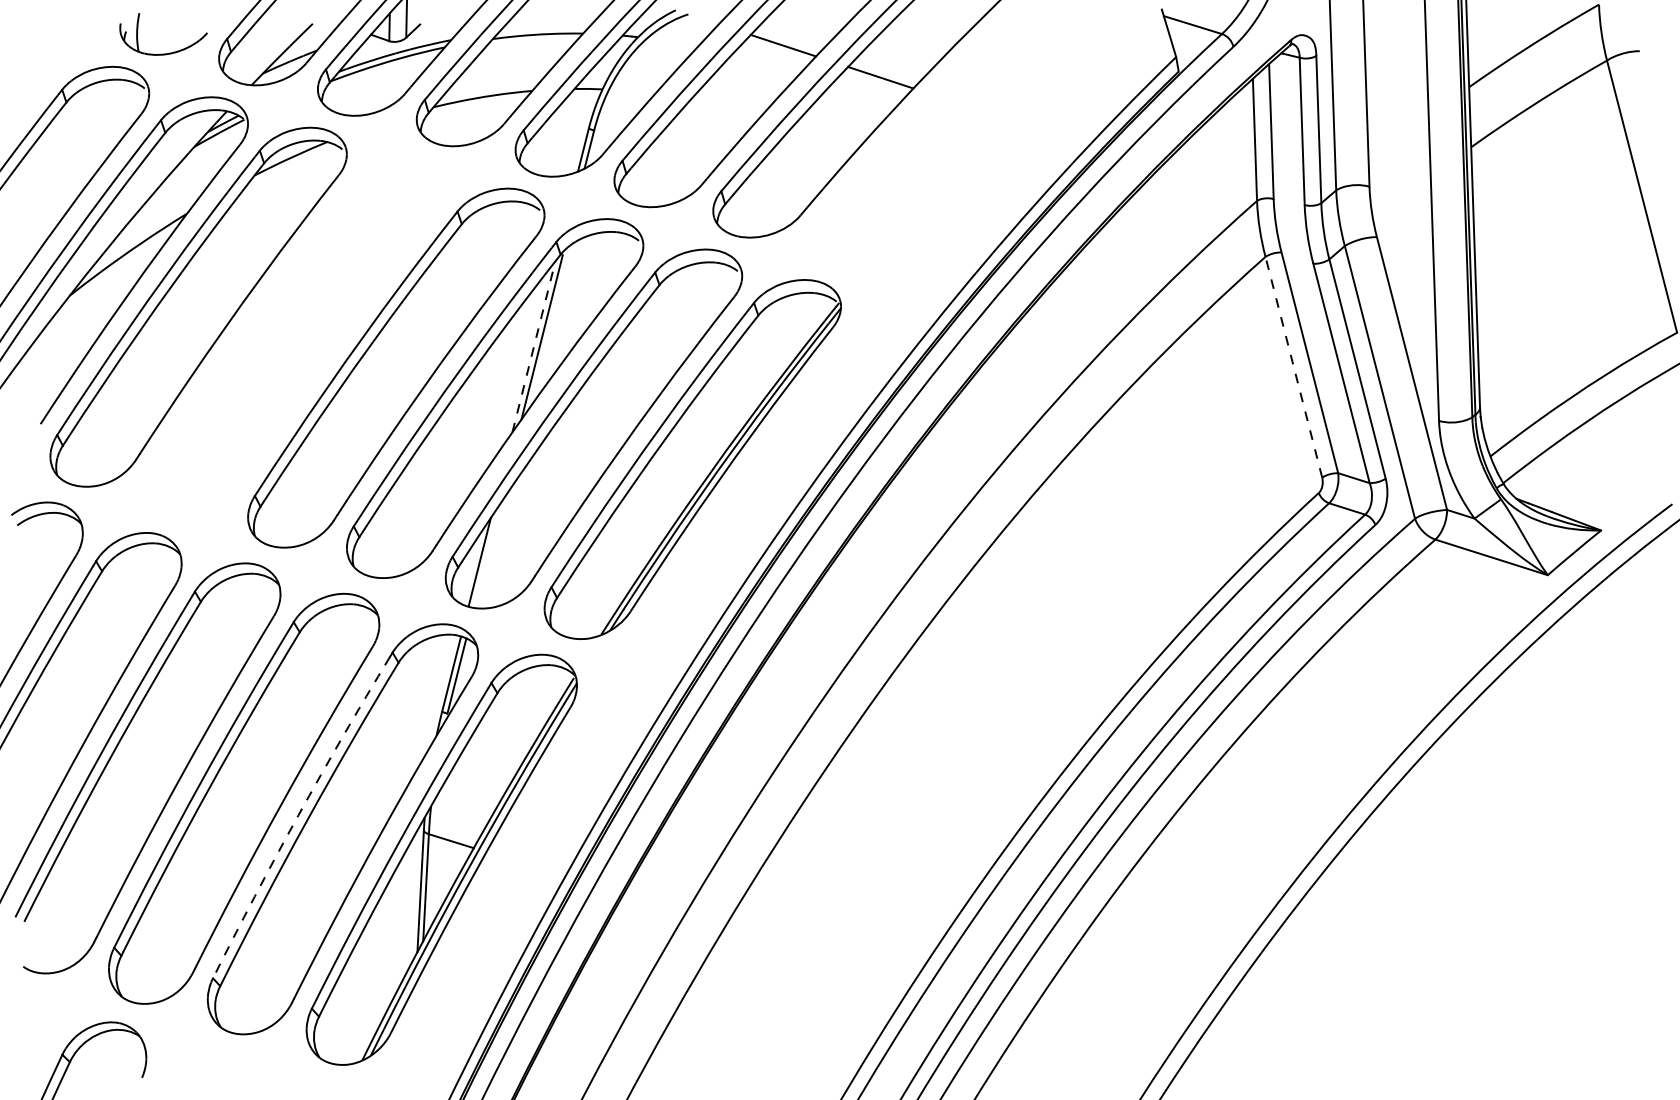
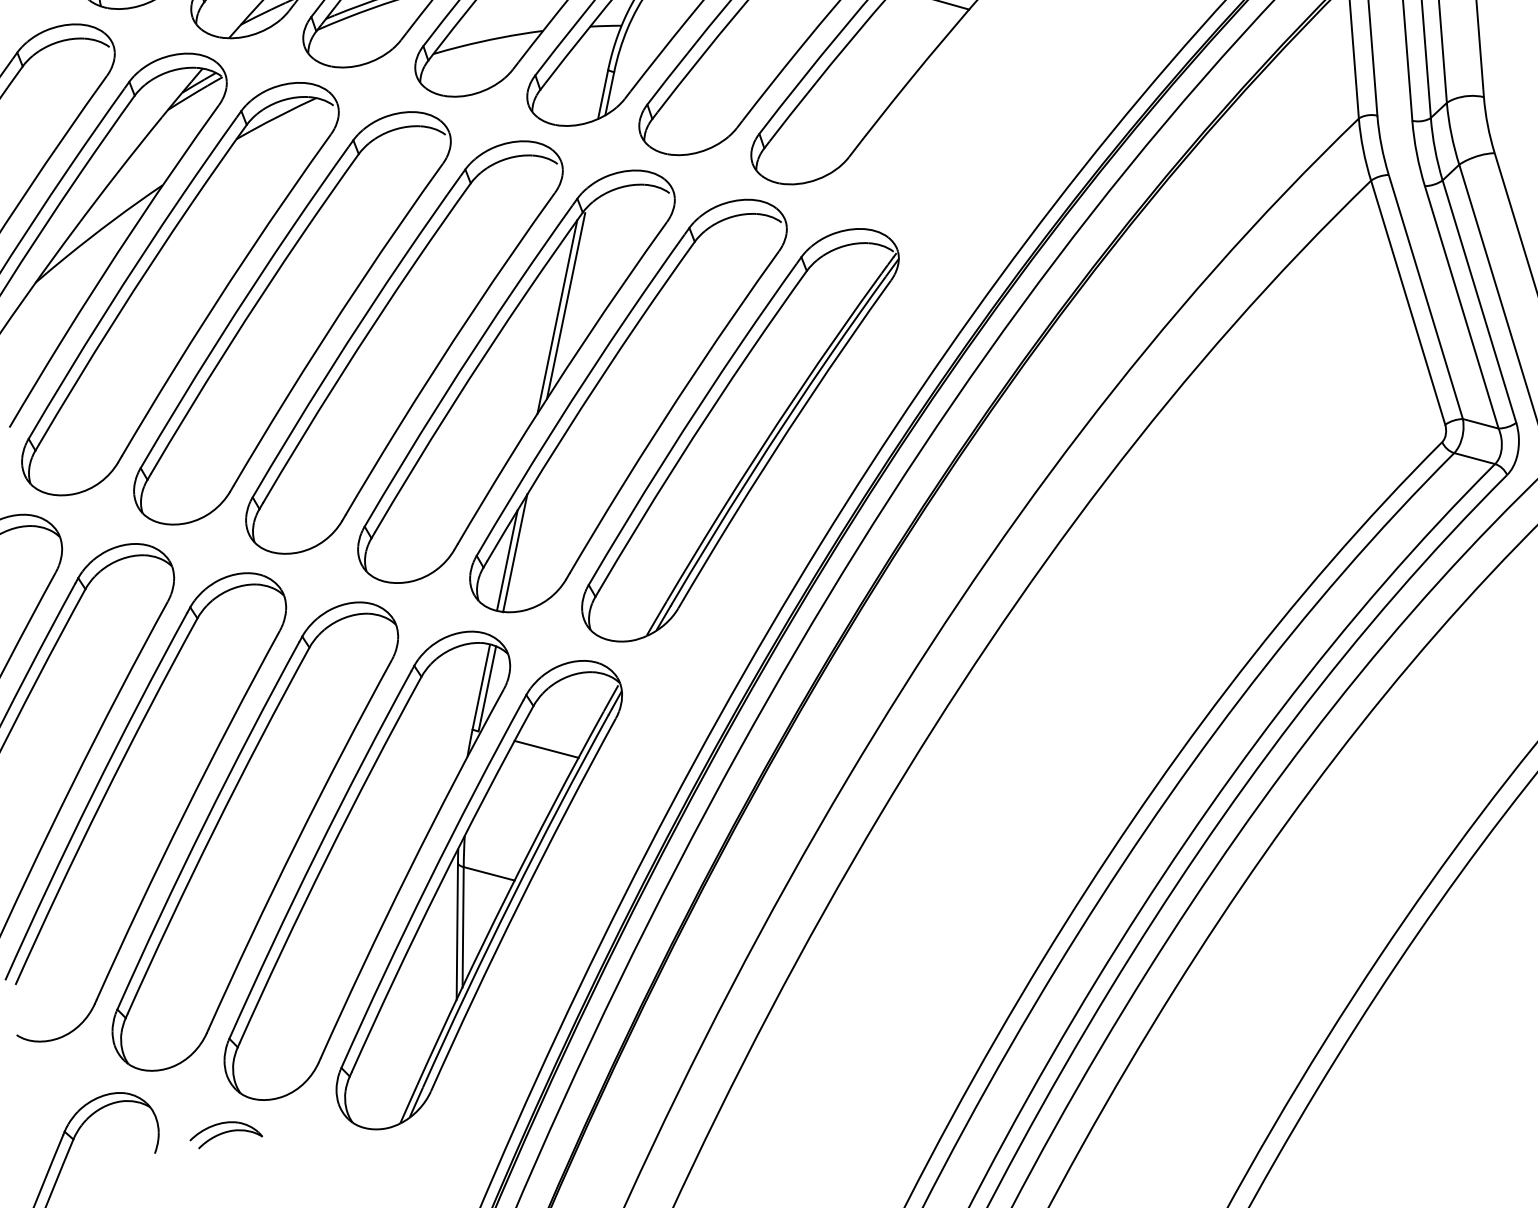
part: (297, 337) -> (292, 318), added
line: (534, 346) -> (558, 316), dashed -> solid
line: (1293, 367) -> (1407, 303), dashed -> solid
line: (487, 555) -> (515, 552), added
line: (507, 732) -> (546, 749), added
arc: (298, 815) -> (317, 852), dashed -> solid
part: (206, 1063) -> (226, 1134), added

